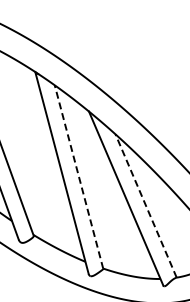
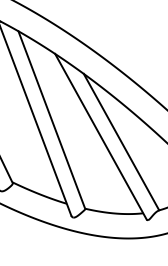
line: (79, 177) -> (52, 120), dashed -> solid
line: (146, 205) -> (121, 141), dashed -> solid

